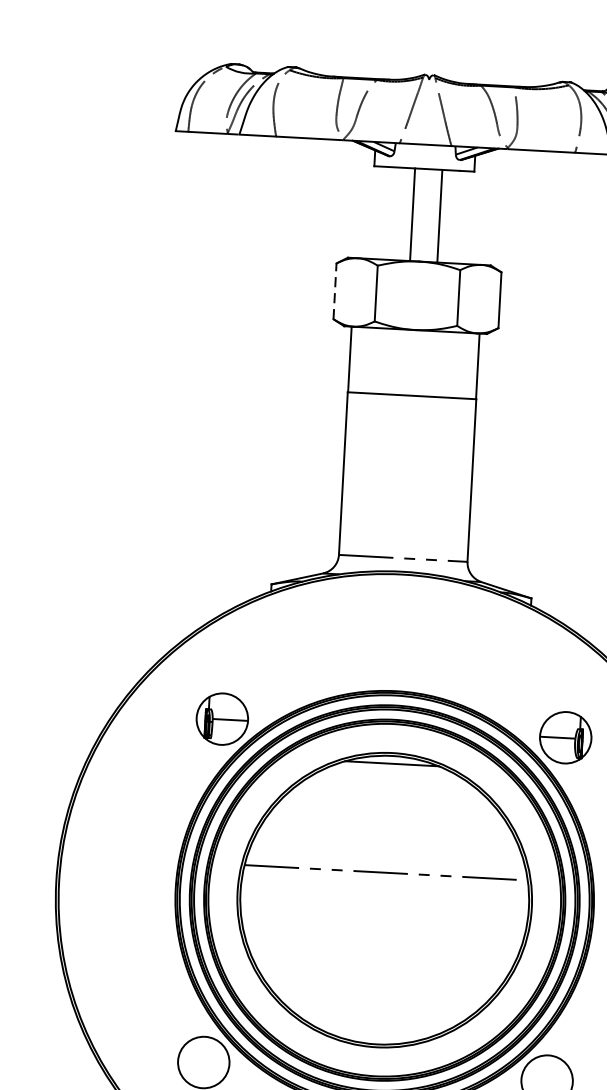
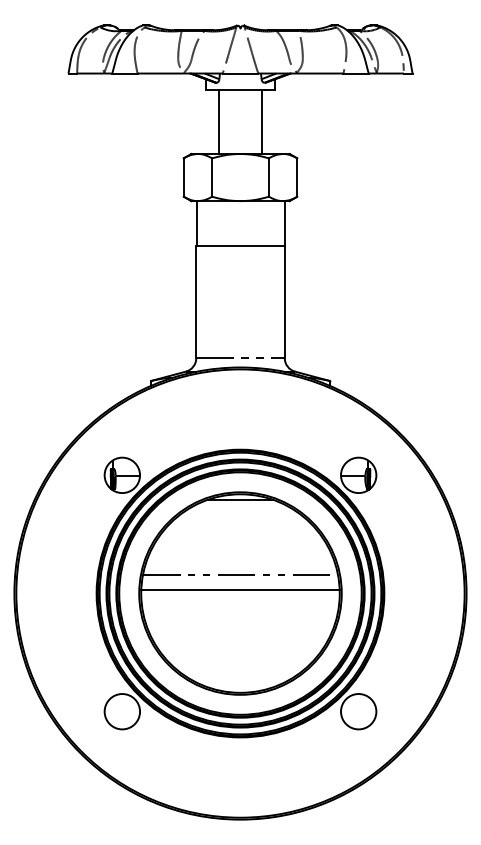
line: (413, 213) -> (262, 121), moved
line: (439, 215) -> (218, 121), moved
line: (334, 291) -> (183, 177), dashed -> solid
line: (385, 894) -> (240, 589), added

